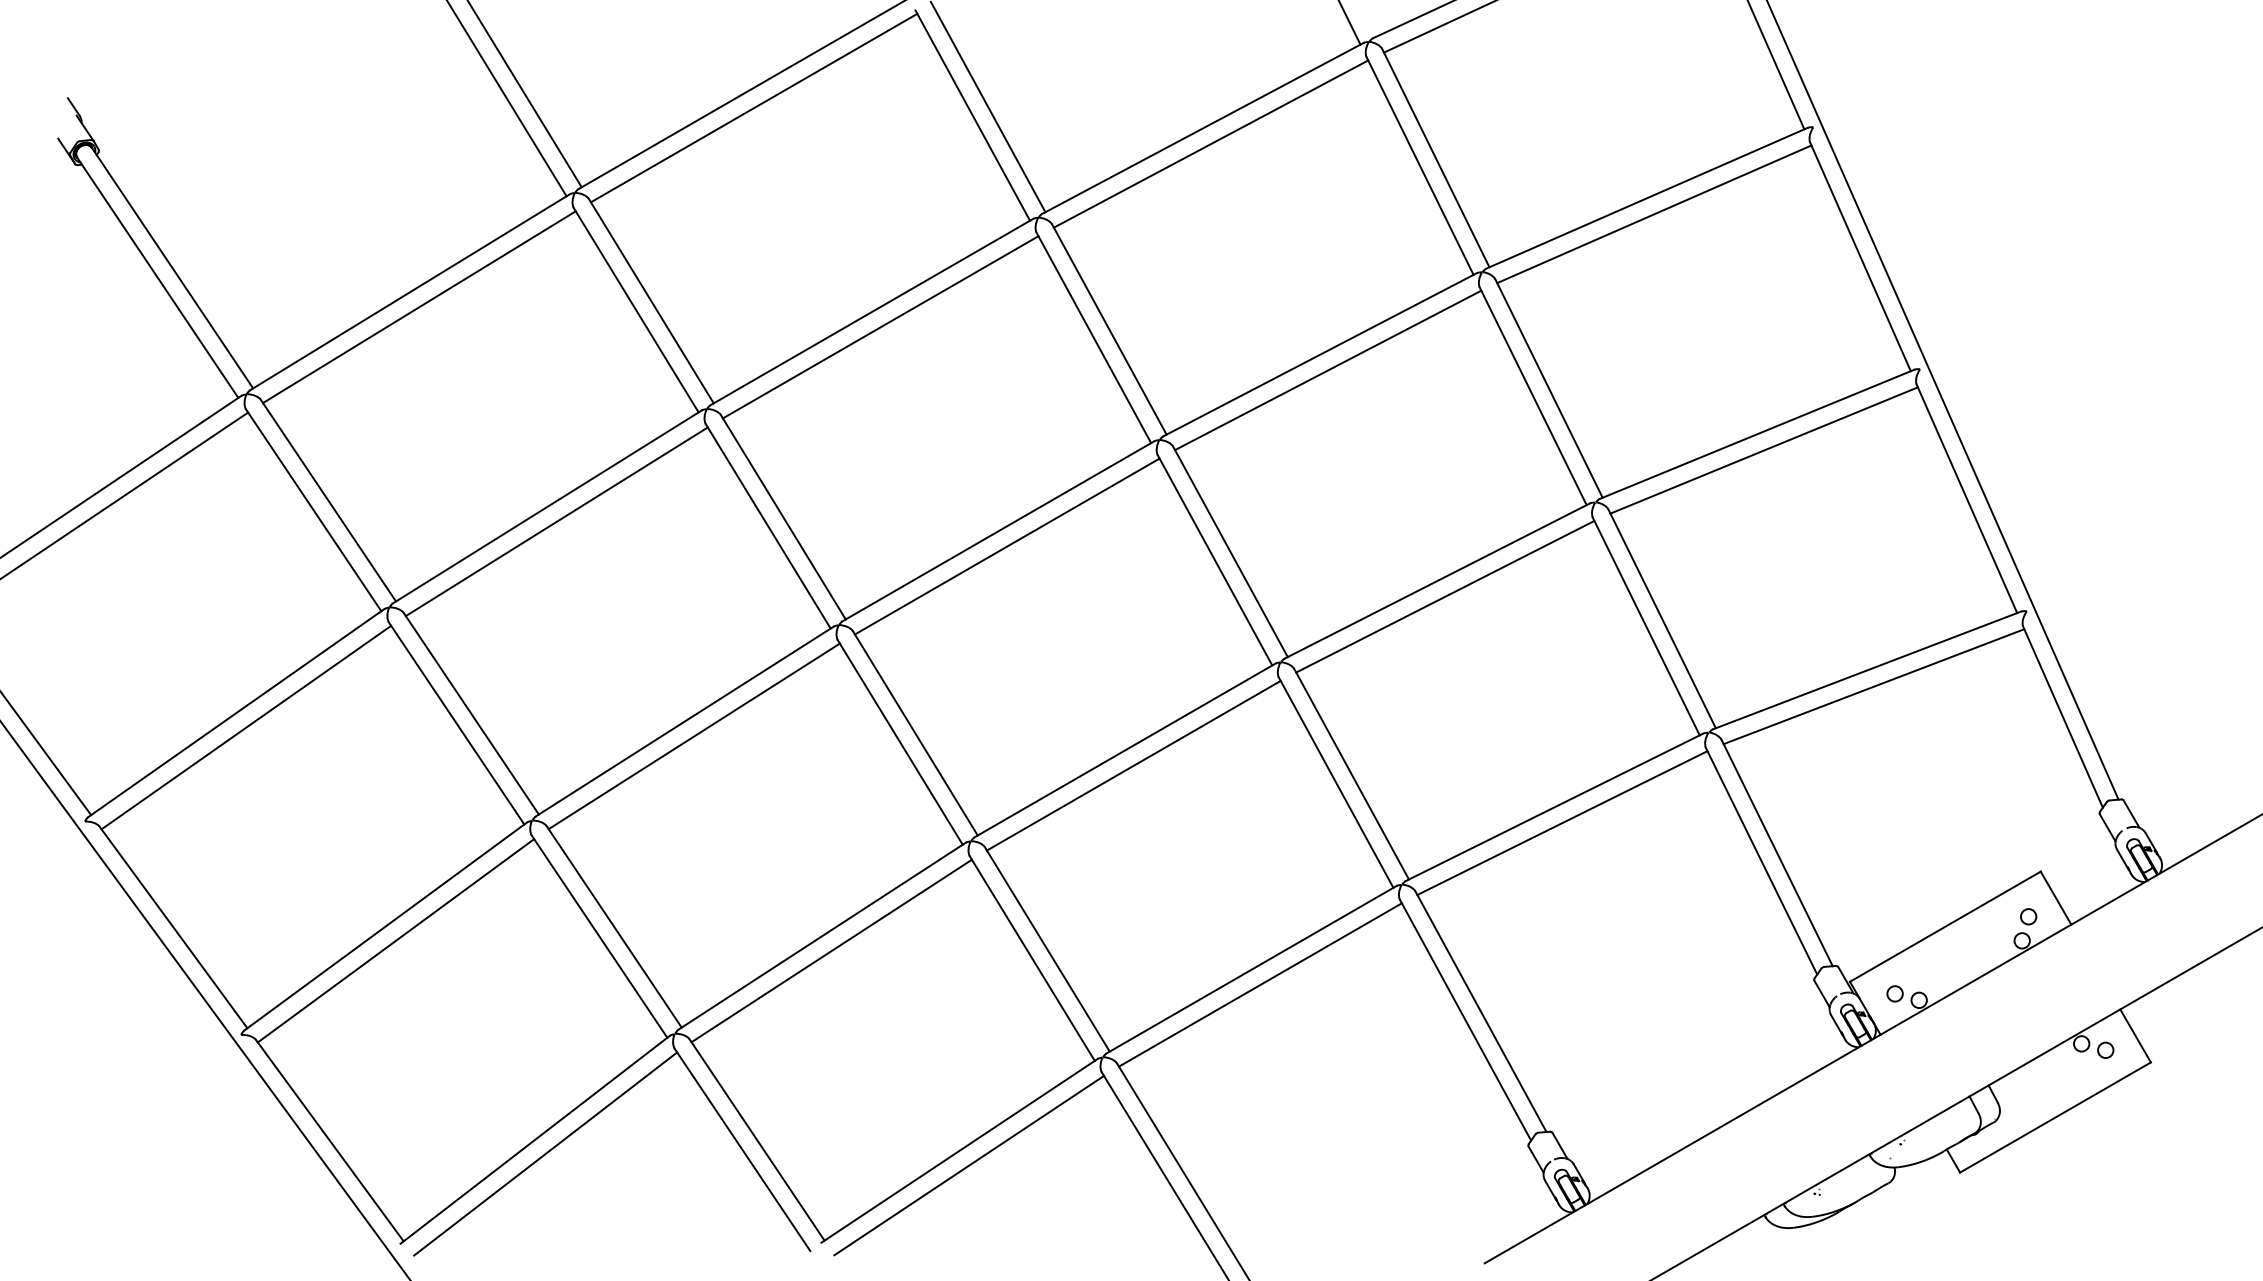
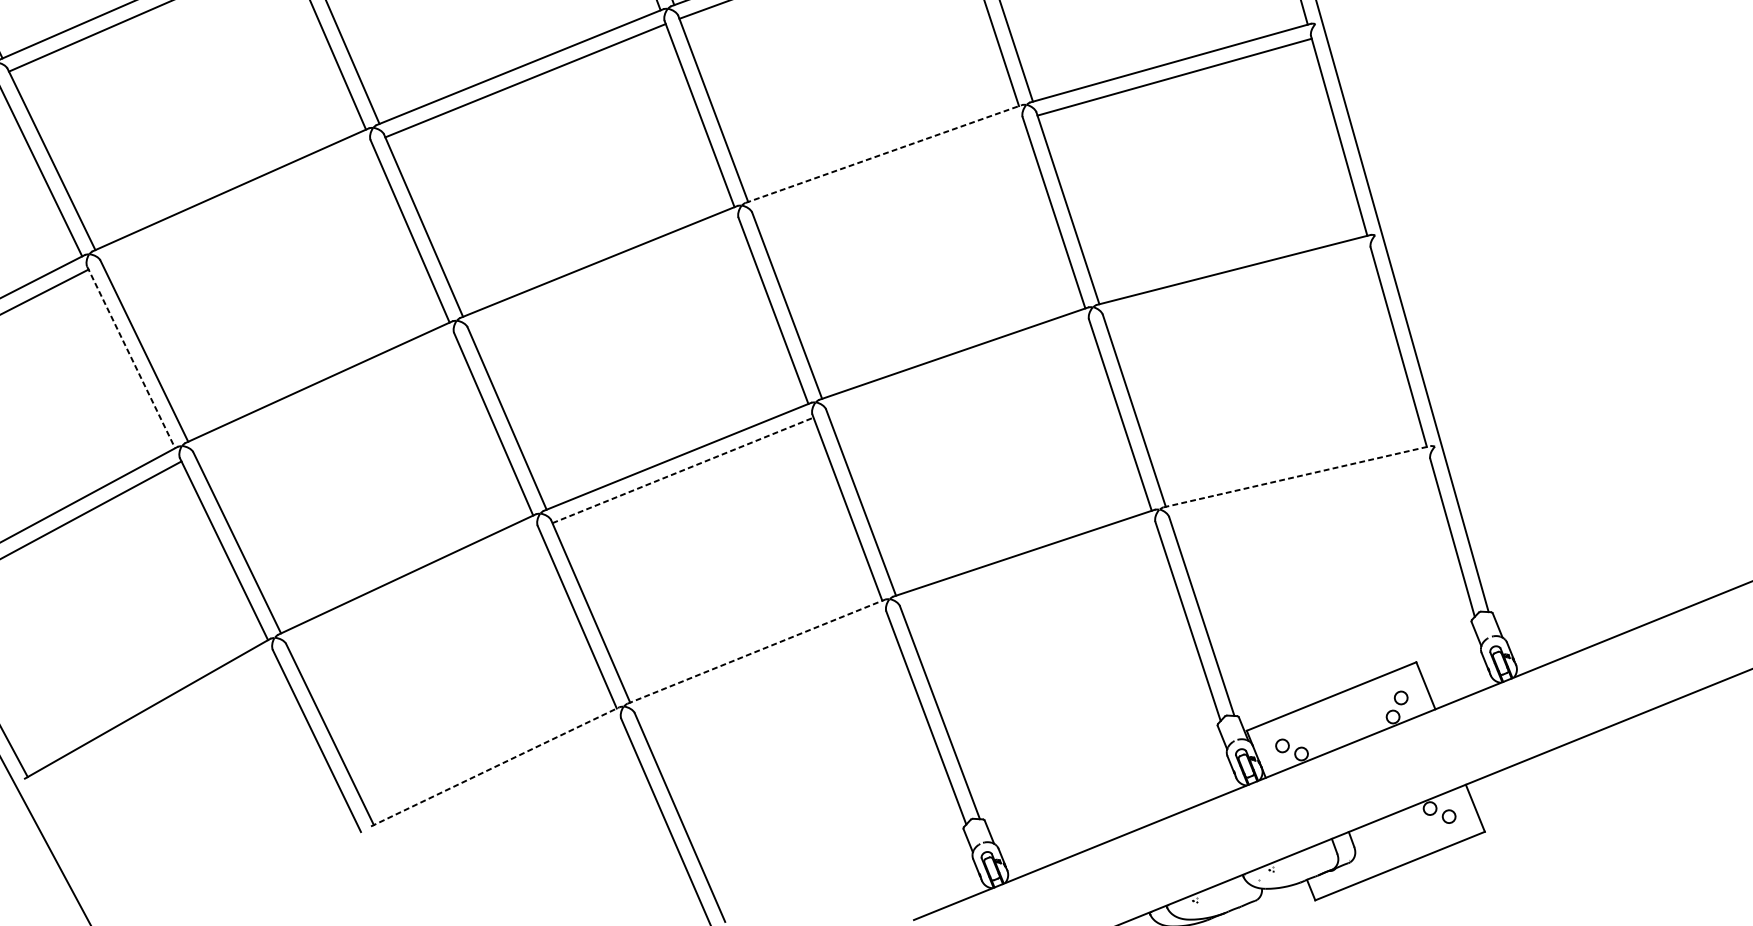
line: (1320, 354) -> (883, 153), solid -> dashed
line: (1328, 370) -> (888, 167), removed
line: (1763, 450) -> (1237, 283), removed
line: (556, 521) -> (236, 202), removed
line: (1006, 546) -> (603, 275), removed
line: (1445, 596) -> (958, 367), removed
line: (1867, 670) -> (1297, 476), solid -> dashed
line: (1873, 686) -> (1300, 490), removed
line: (456, 723) -> (131, 357), solid -> dashed
line: (693, 736) -> (324, 395), removed
line: (1133, 765) -> (682, 470), solid -> dashed
line: (1562, 822) -> (1028, 566), removed
line: (831, 950) -> (413, 587), removed
line: (1252, 969) -> (757, 651), solid -> dashed
line: (1259, 984) -> (761, 664), removed
line: (959, 1150) -> (495, 766), solid -> dashed
line: (545, 1153) -> (154, 721), removed
line: (968, 1165) -> (500, 779), removed

